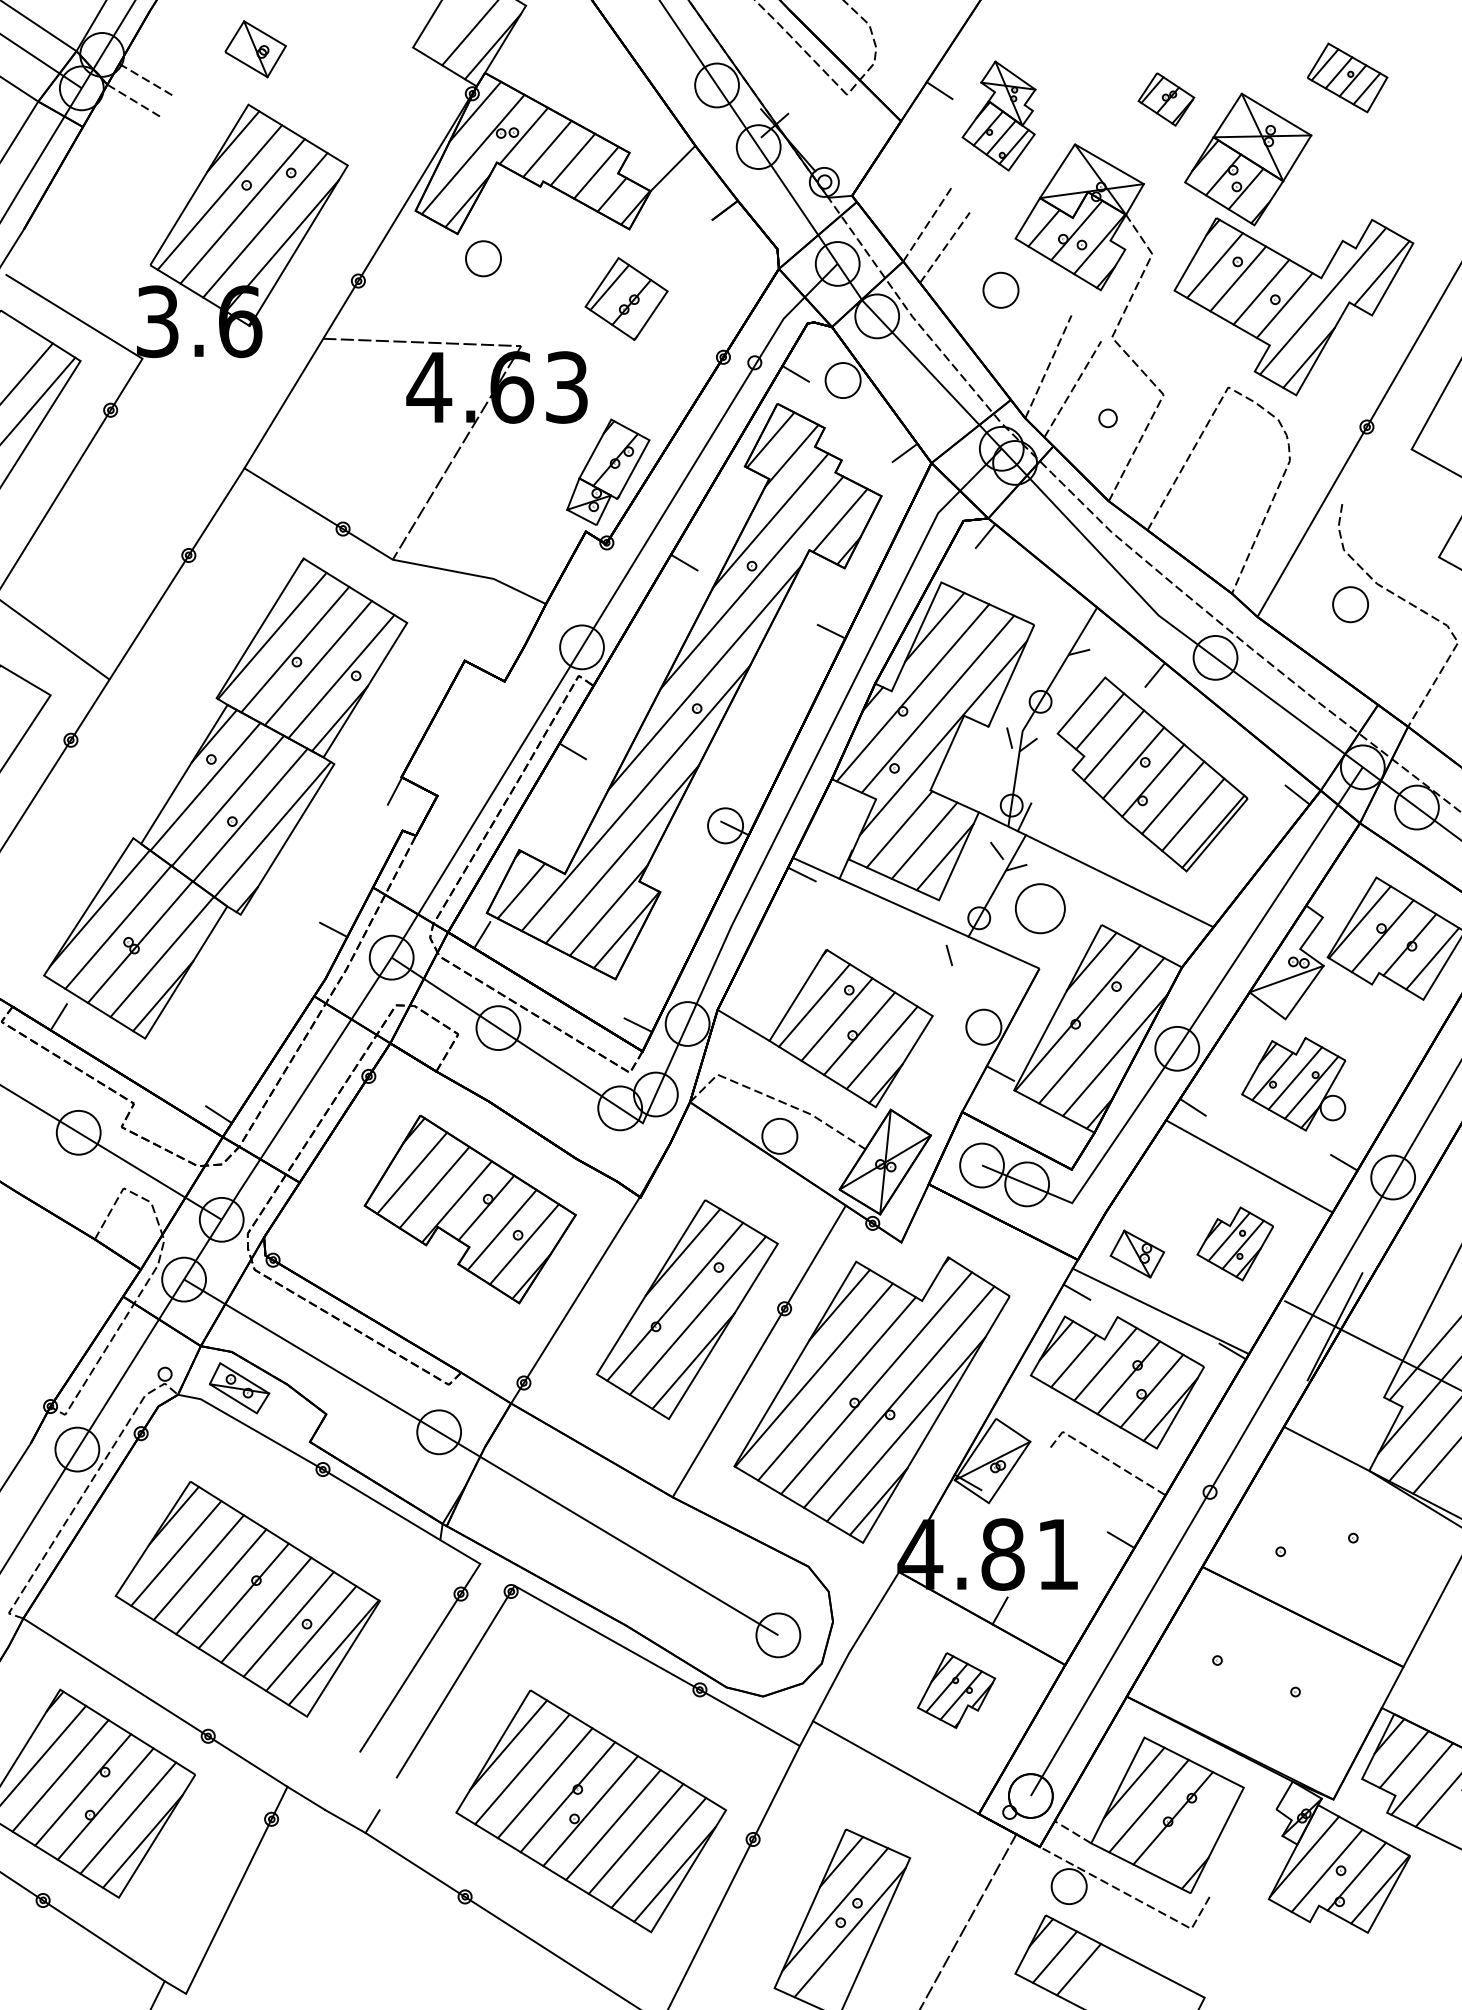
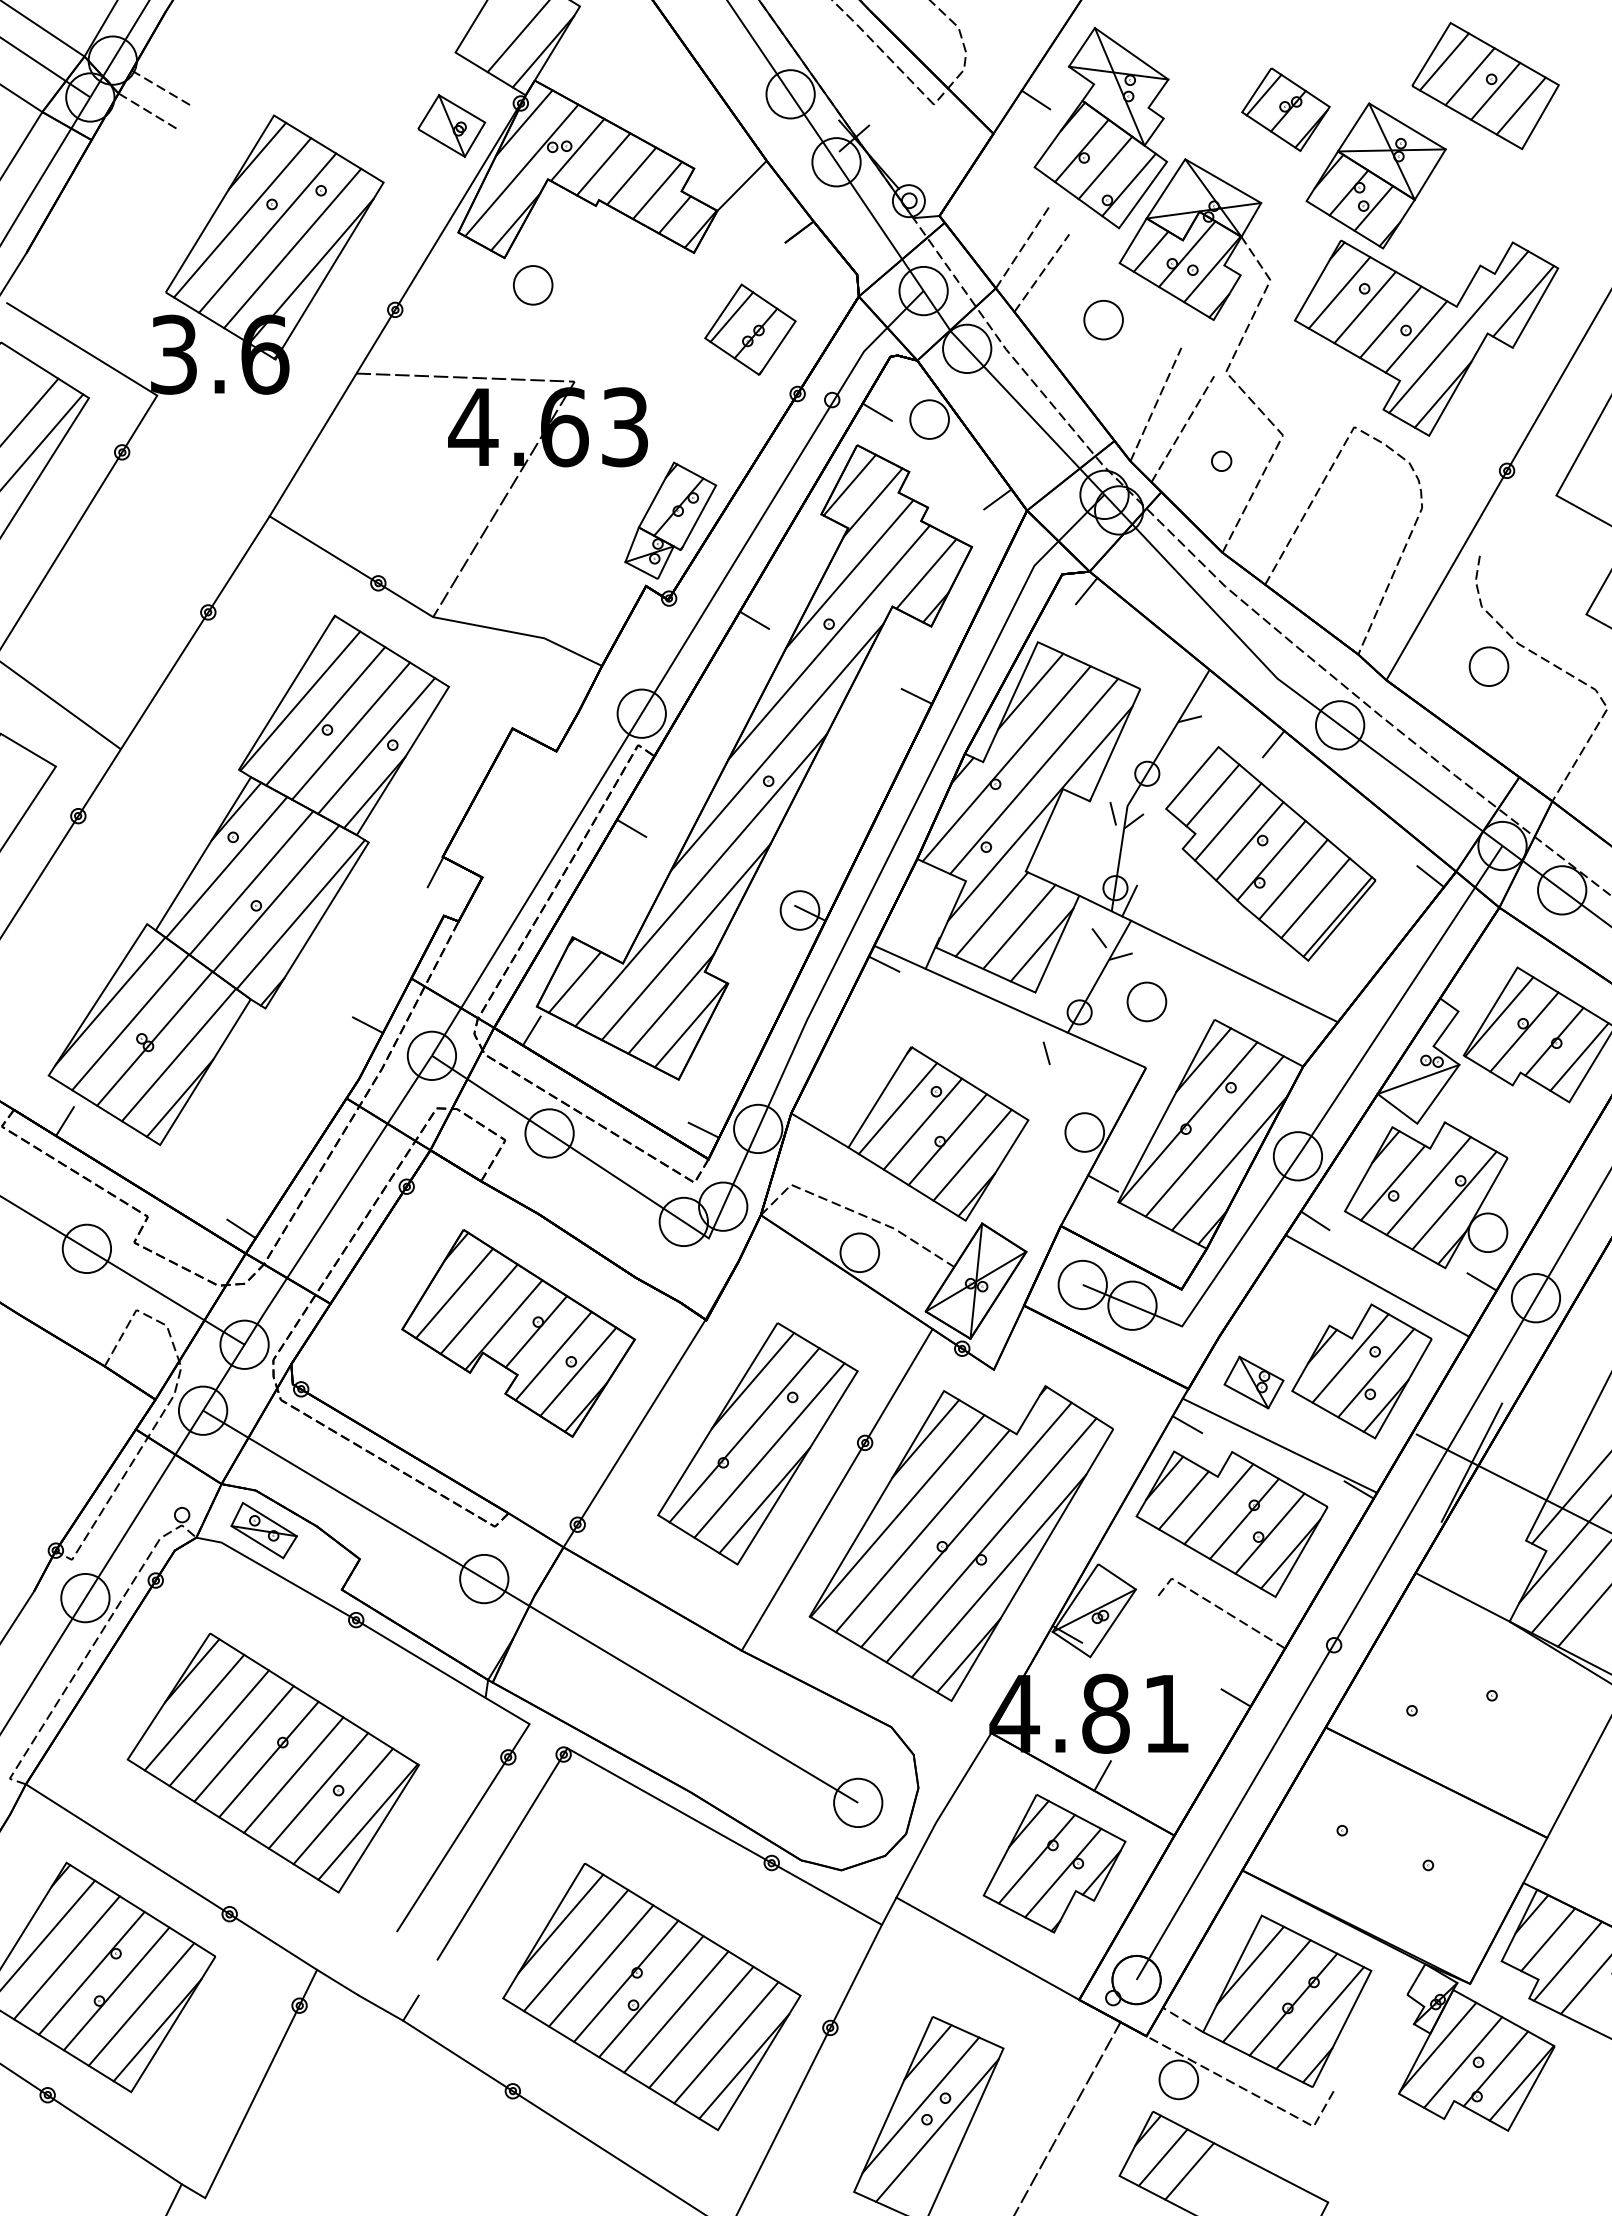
part: (255, 49) -> (451, 126), moved
part: (1347, 77) -> (1485, 85), size x1.67
part: (1166, 99) -> (1286, 109), size x1.43
part: (998, 115) -> (1100, 127), size x1.67
part: (626, 298) -> (750, 329), moved
part: (1039, 908) -> (1146, 1001), size x0.71
part: (1293, 1084) -> (1426, 1195), size x1.43
part: (1235, 1243) -> (1362, 1370), size x1.67
part: (956, 1690) -> (1054, 1863), size x1.67
line: (1197, 1830) -> (1320, 2018), added

